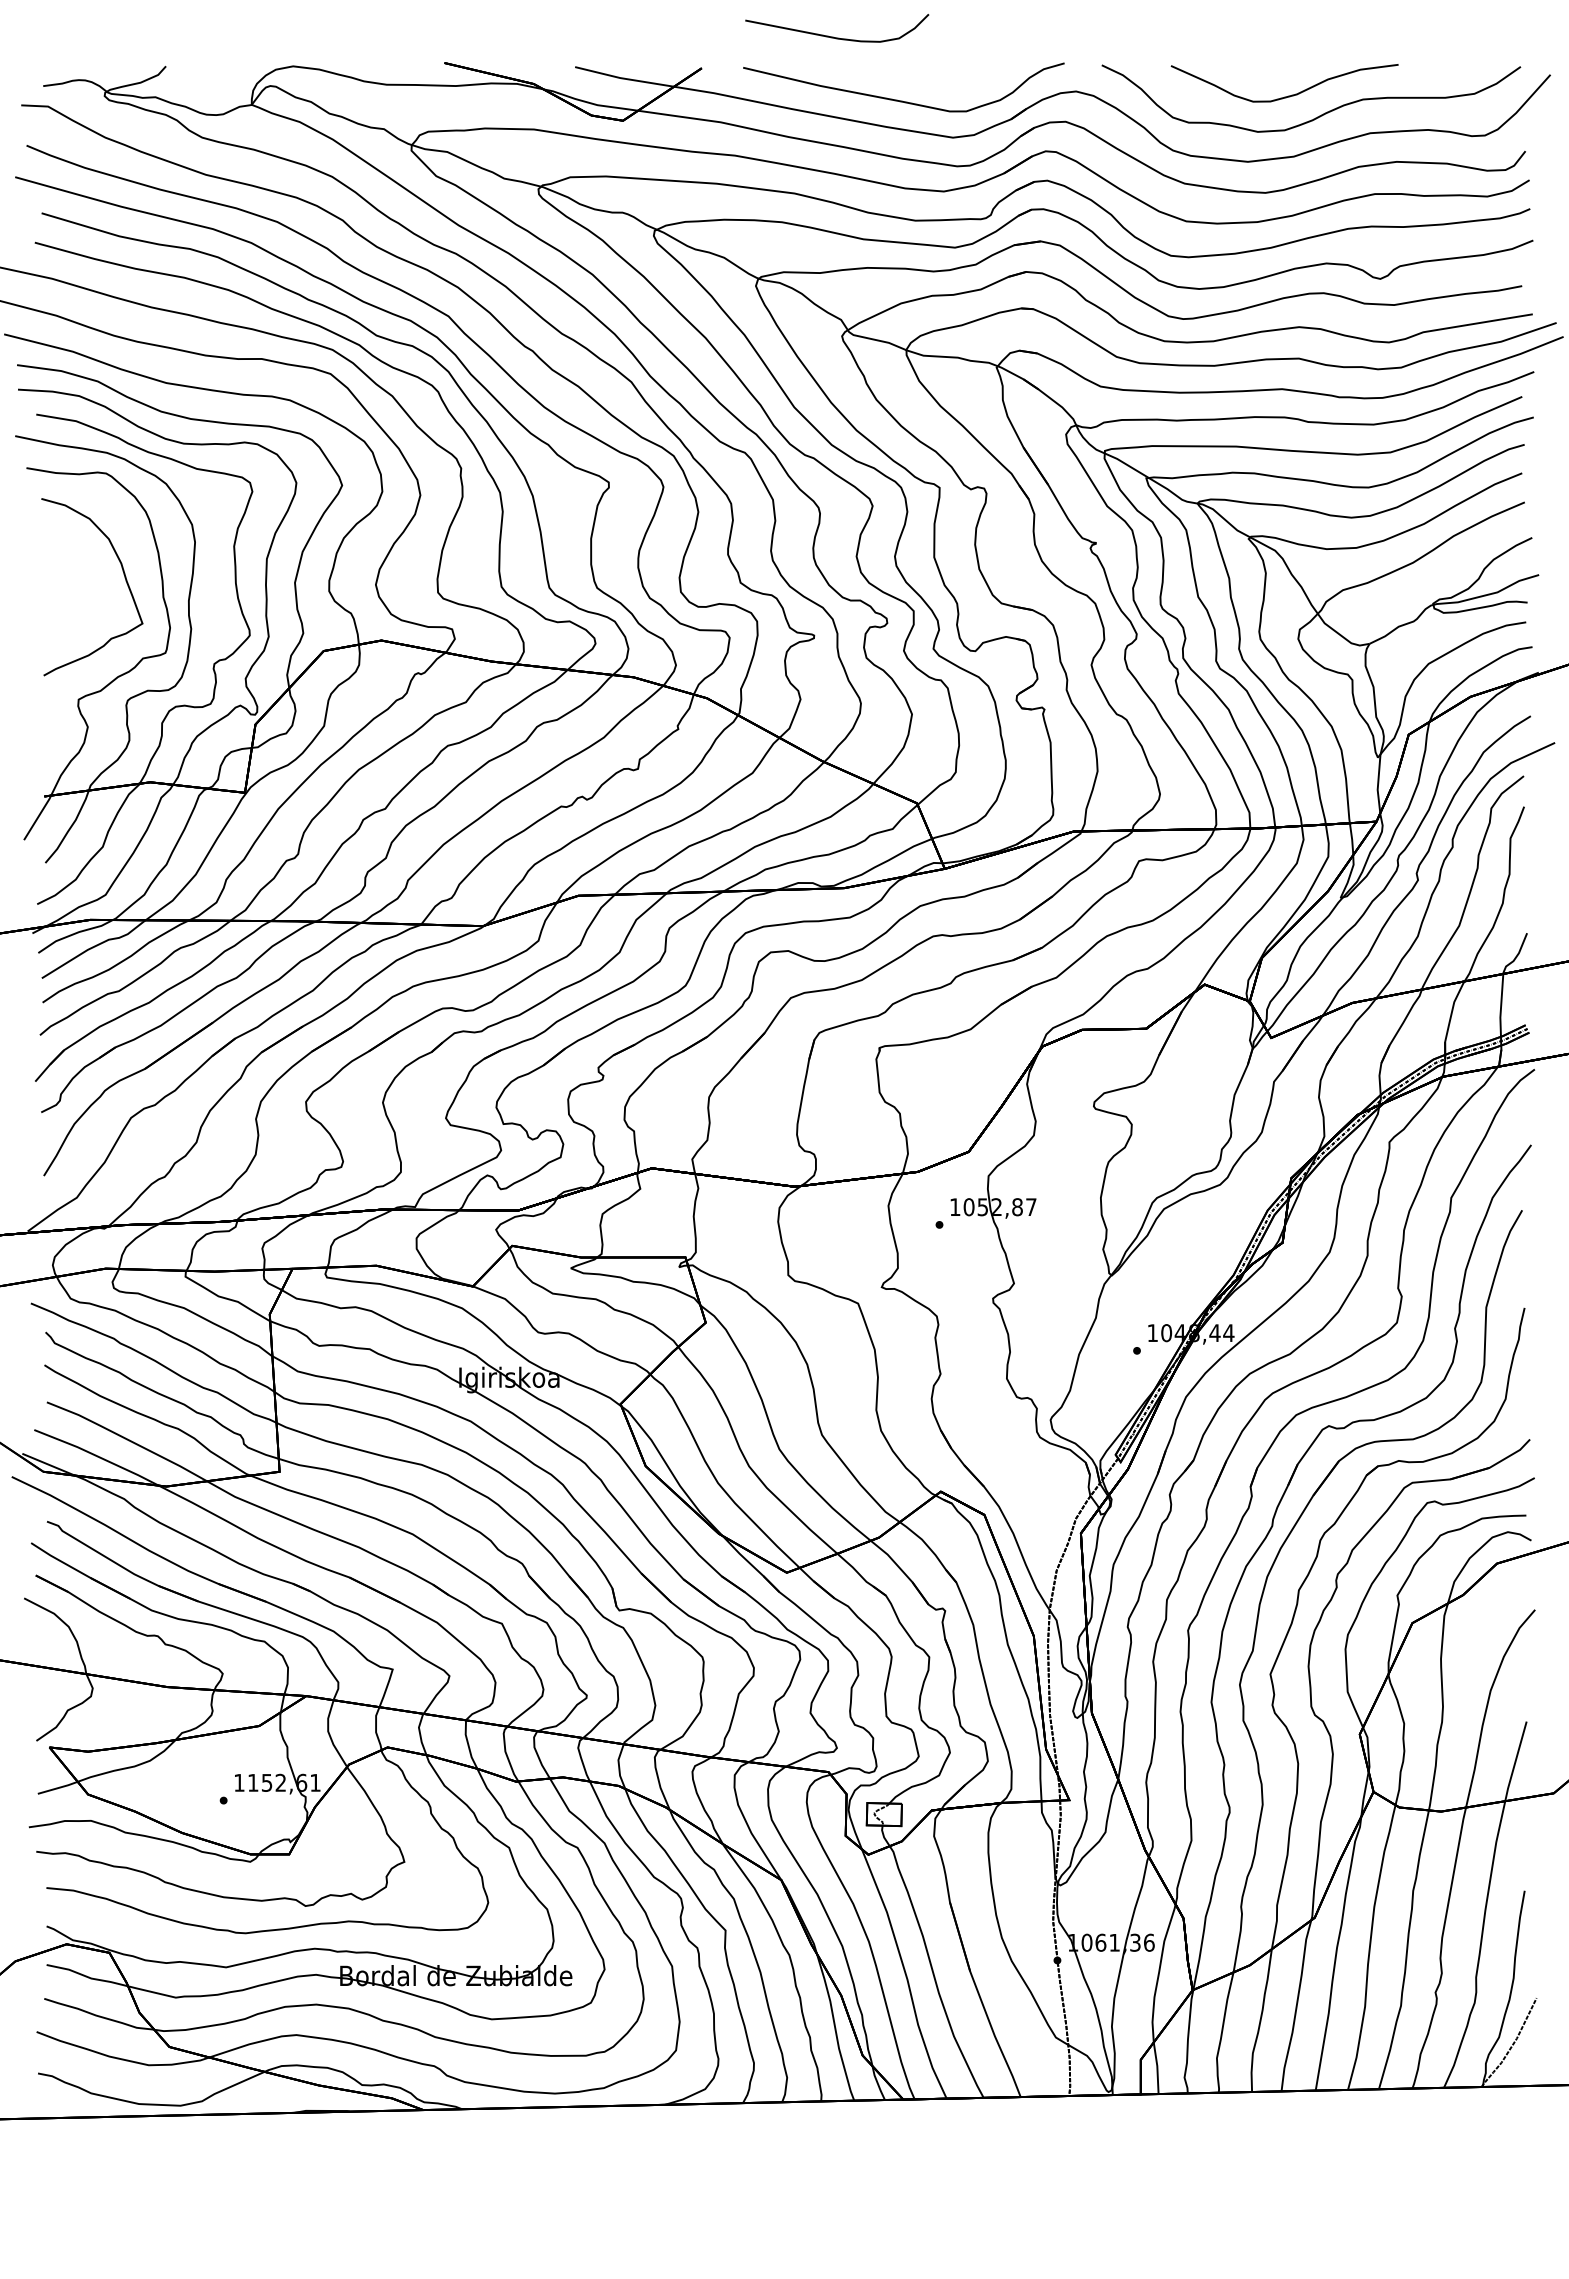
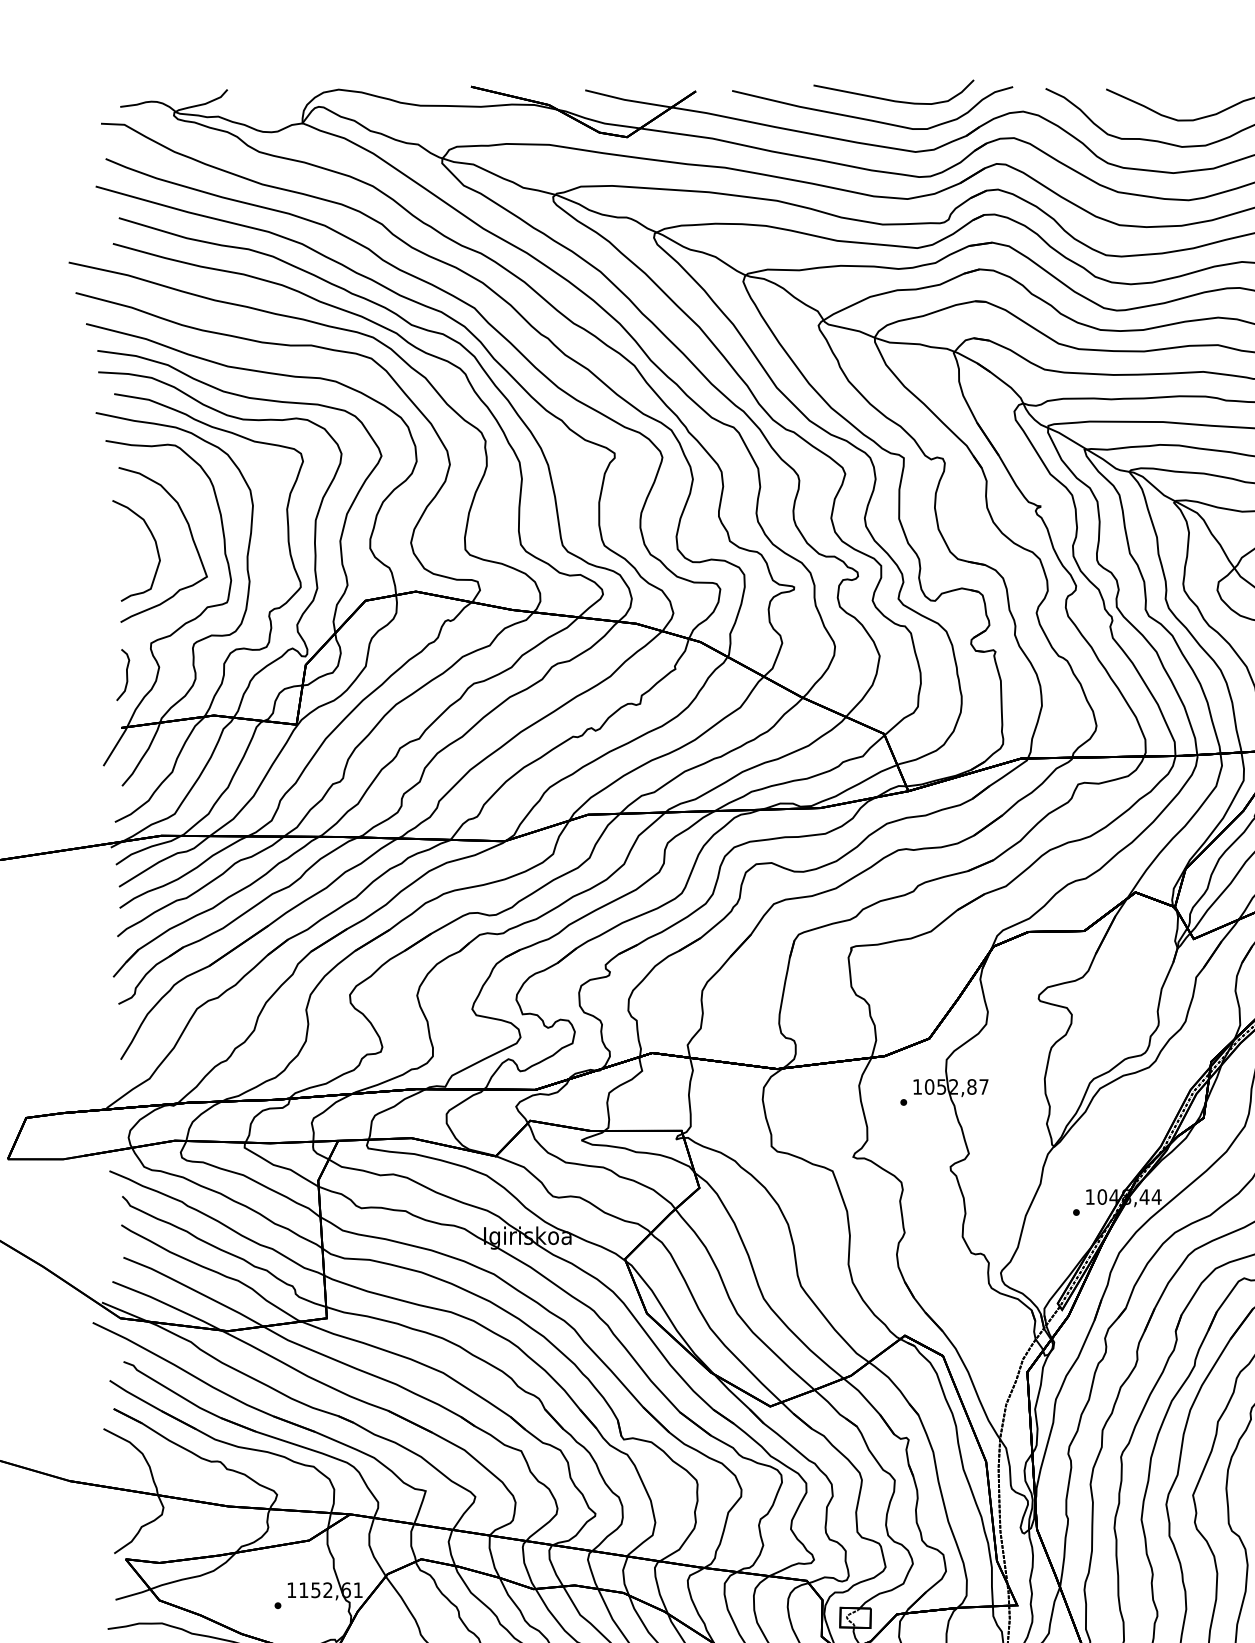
curve: (833, 36) -> (890, 99), moved
curve: (83, 587) -> (155, 545), added
curve: (50, 735) -> (126, 674), added

